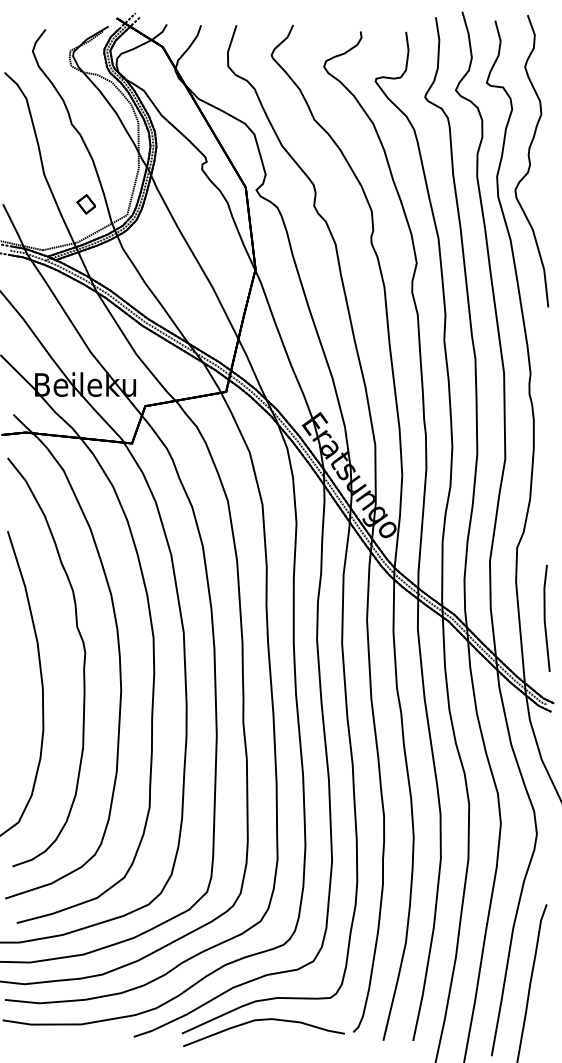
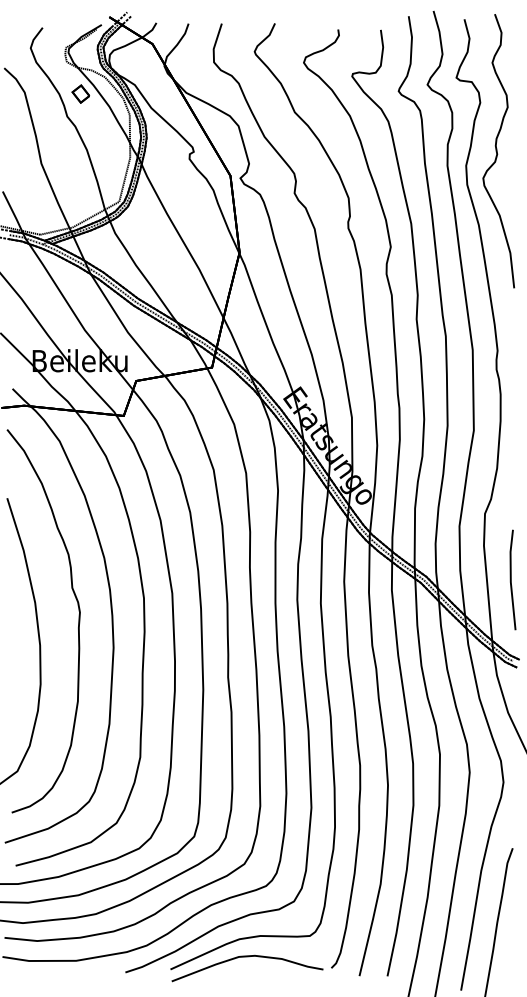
part: (85, 204) -> (80, 94), moved

